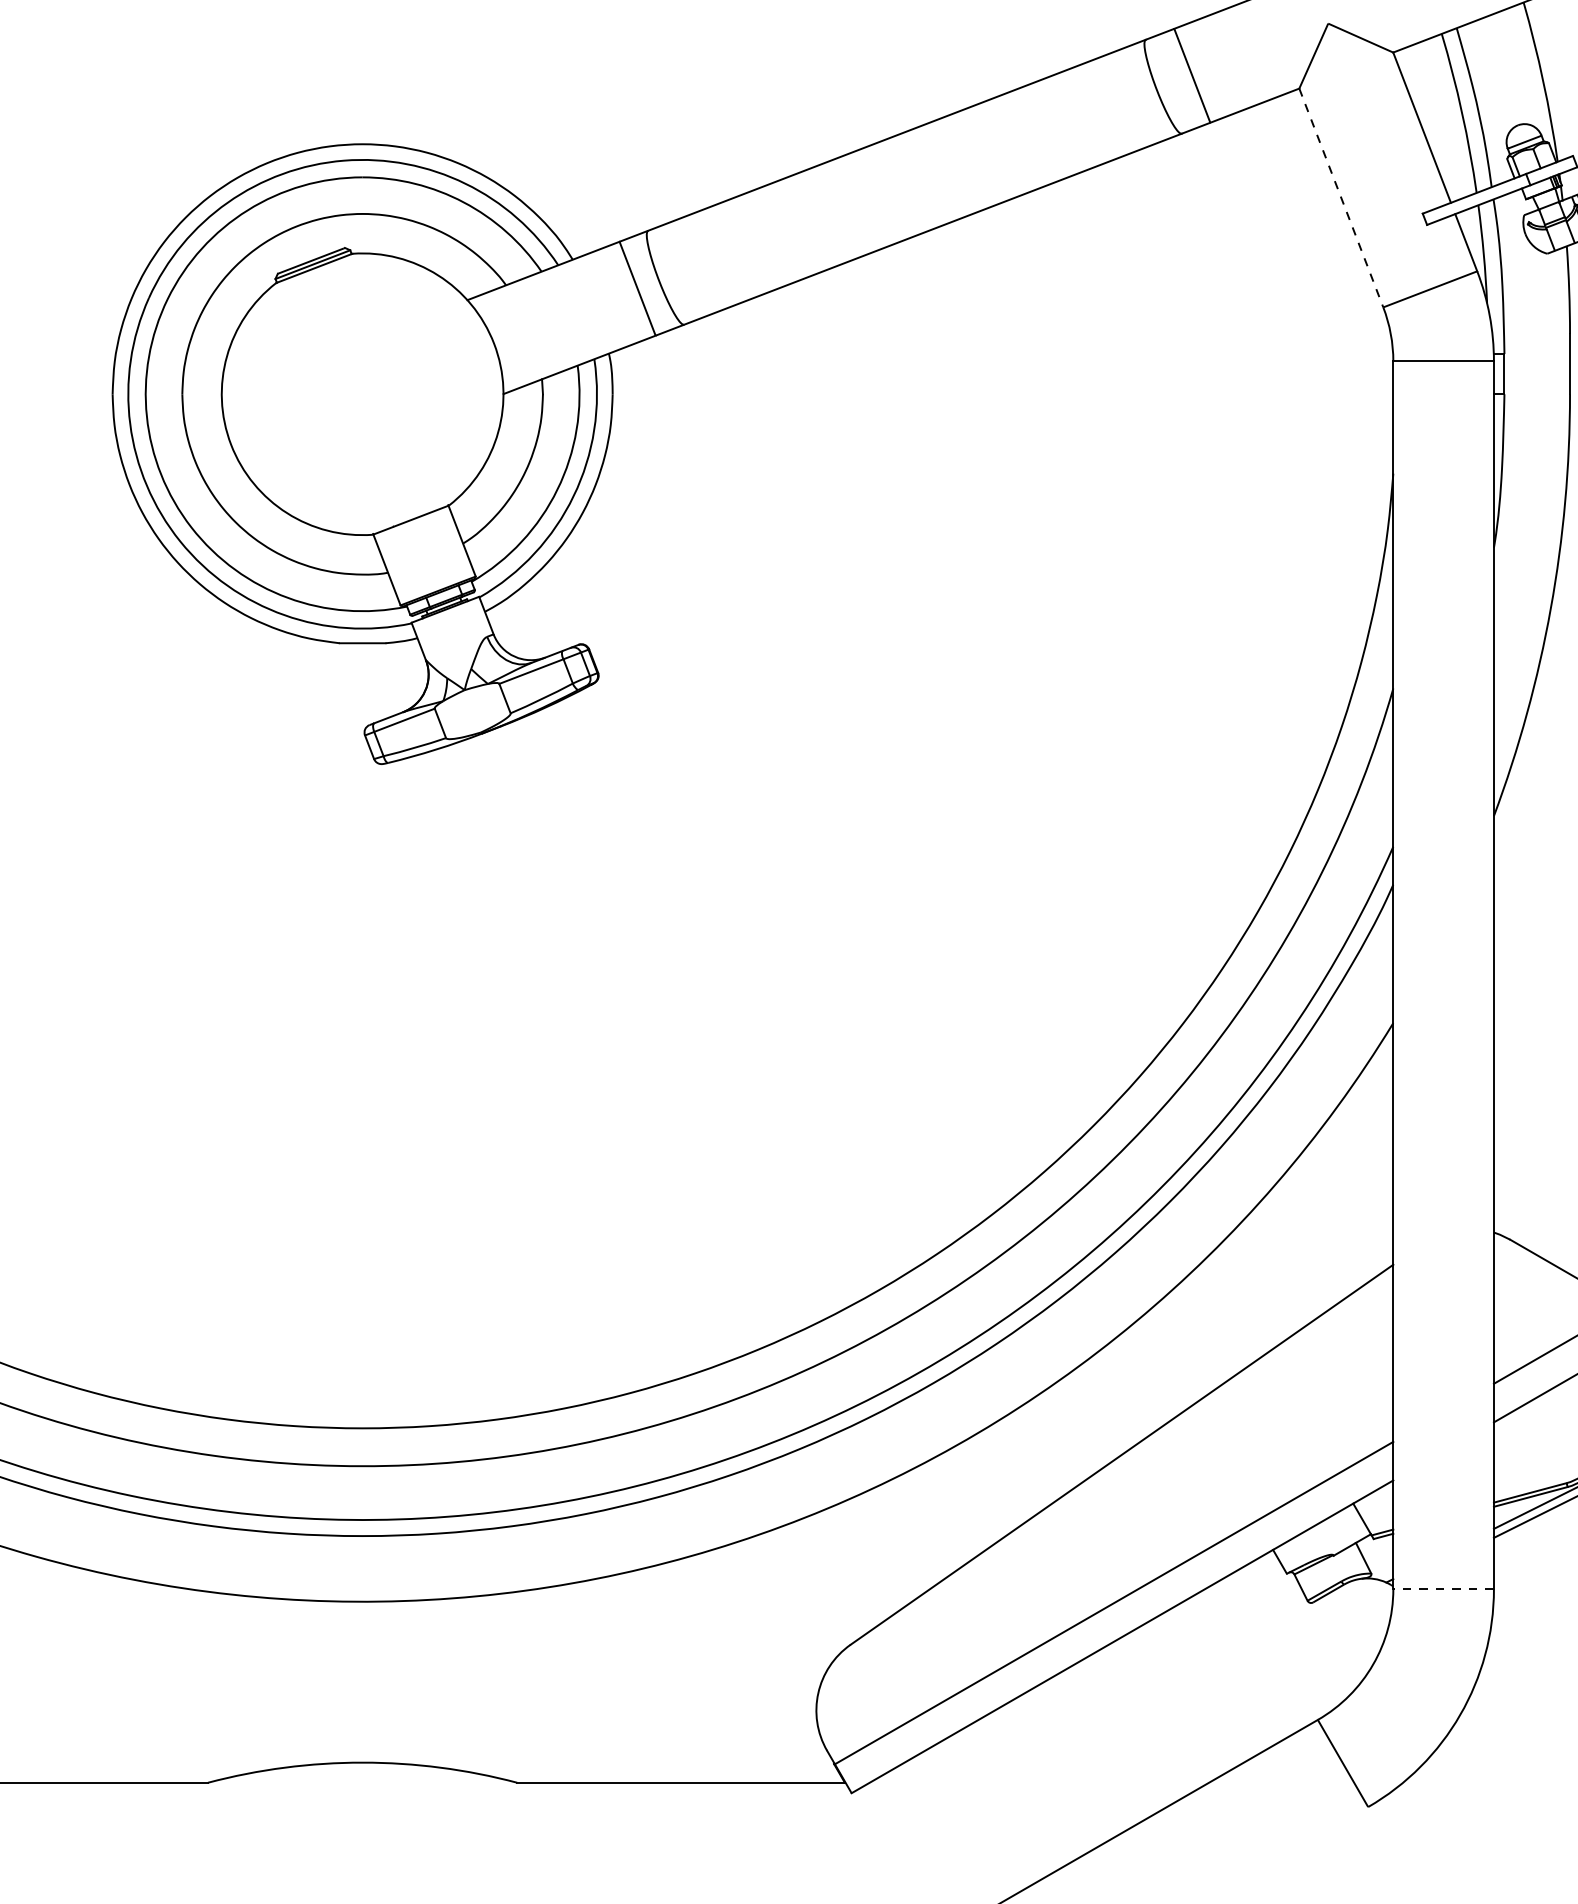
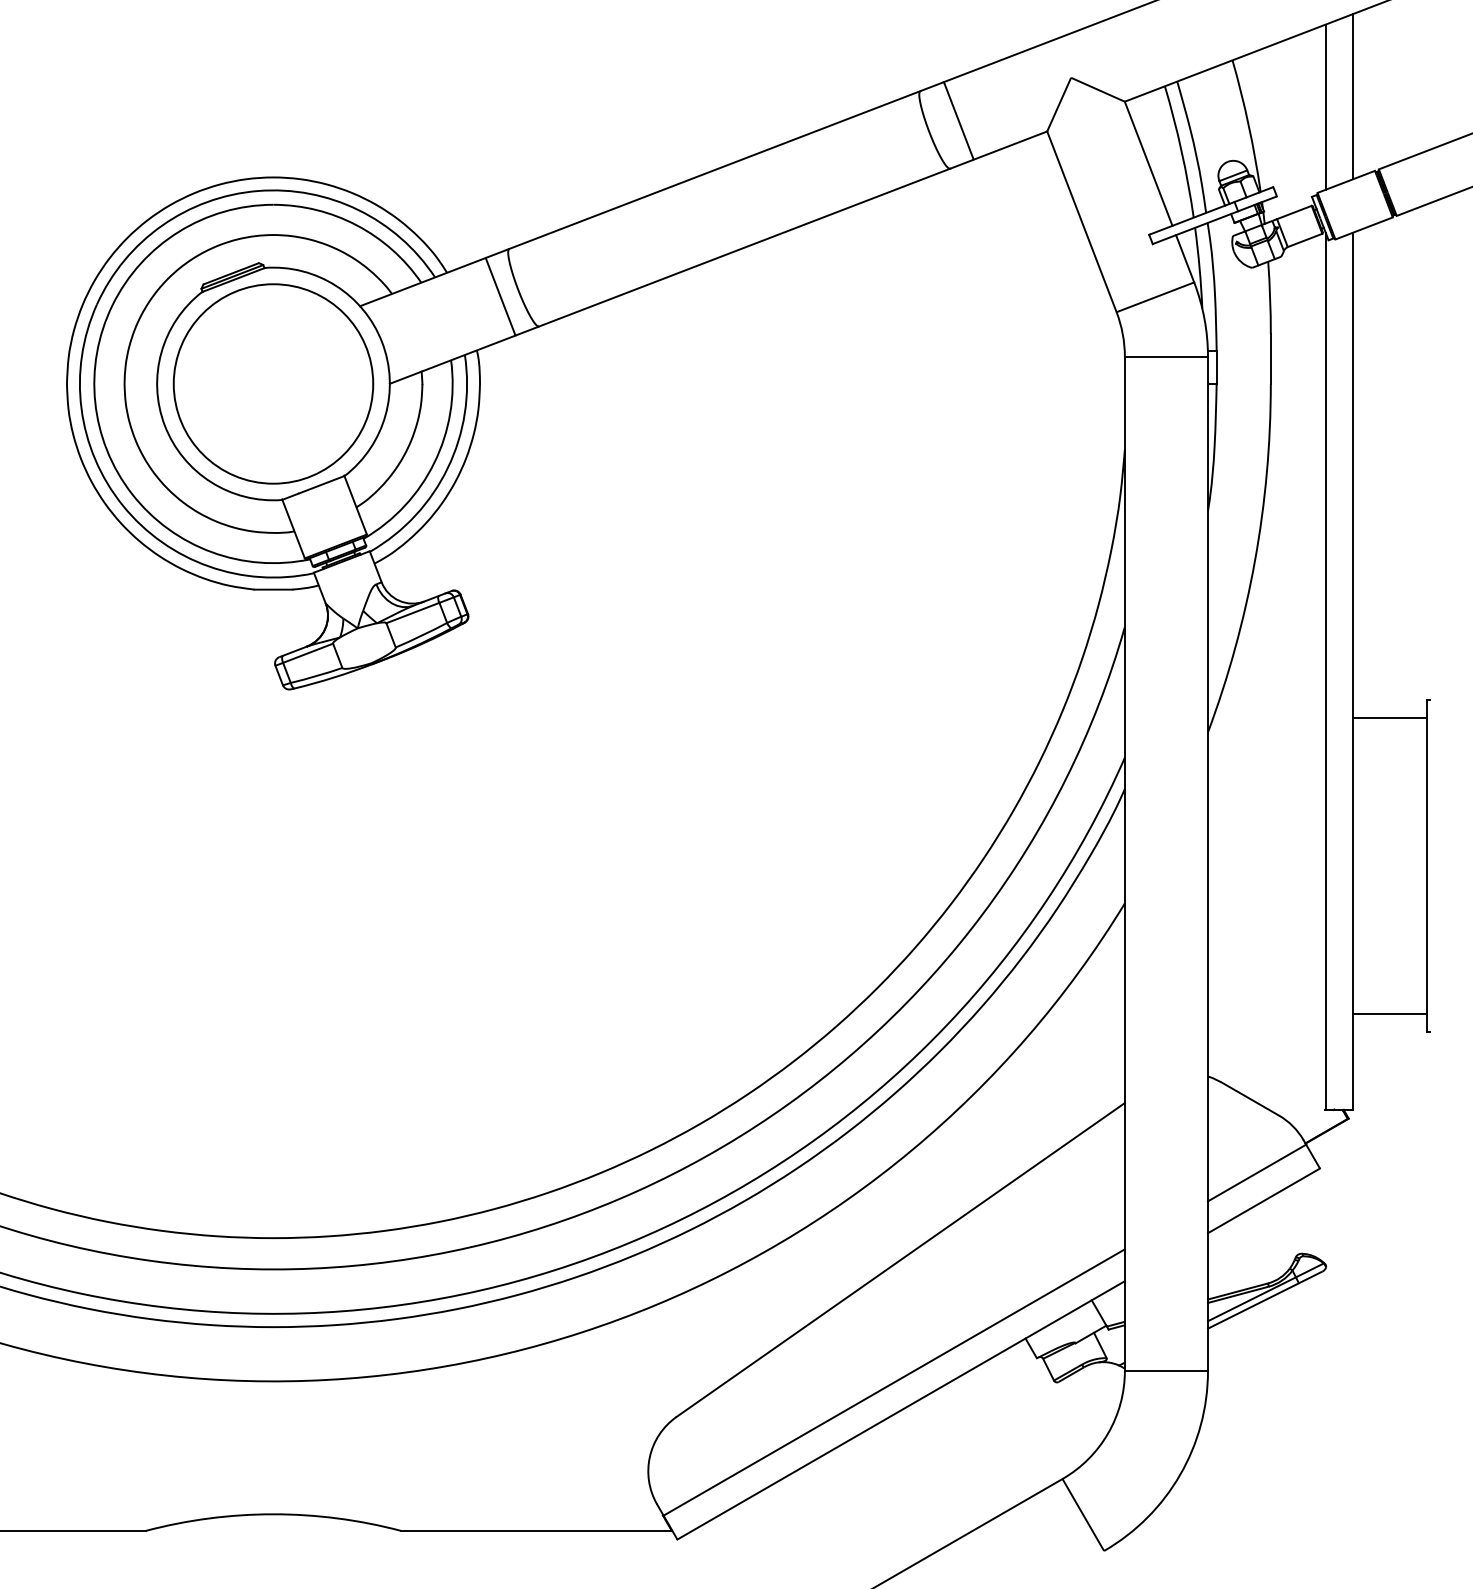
line: (1340, 197) -> (1081, 221), dashed -> solid
circle: (362, 393) -> (273, 383), added
line: (1443, 1589) -> (1166, 1371), dashed -> solid

